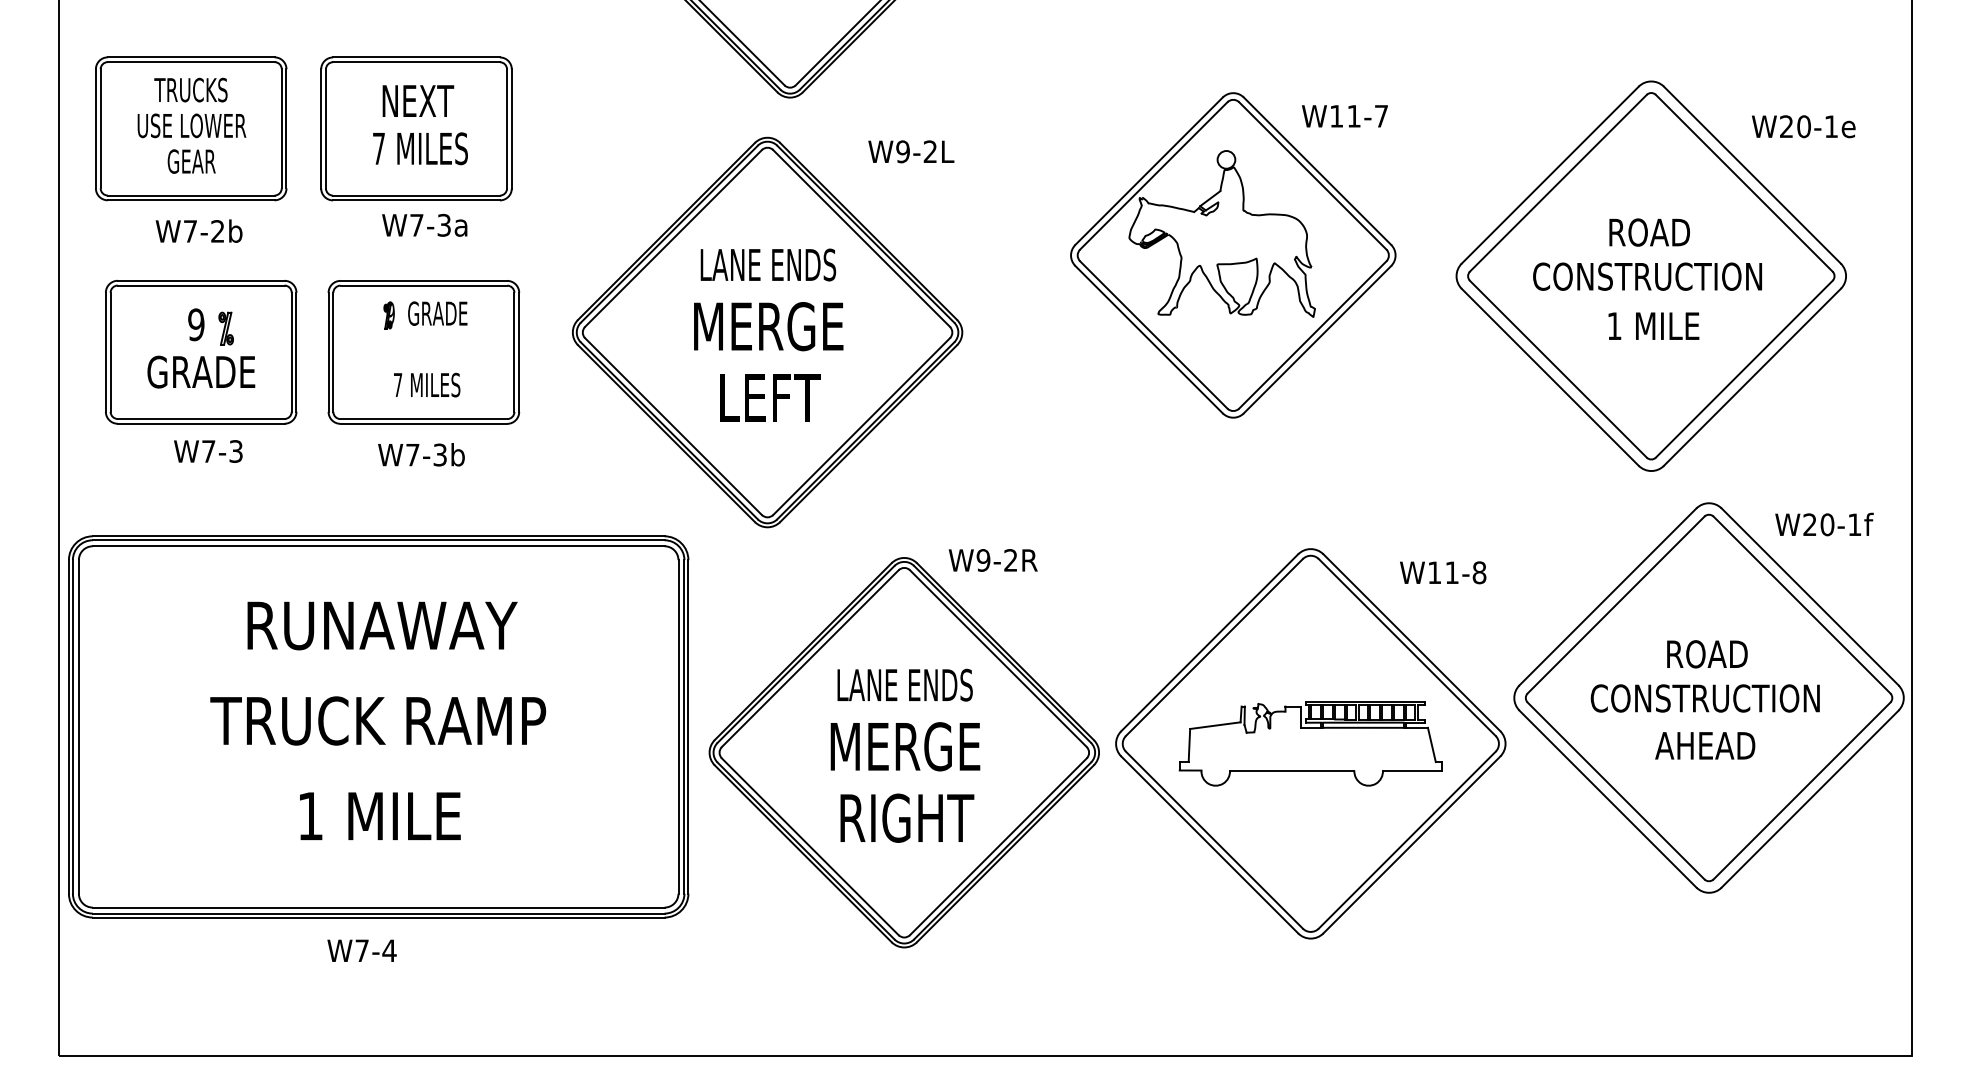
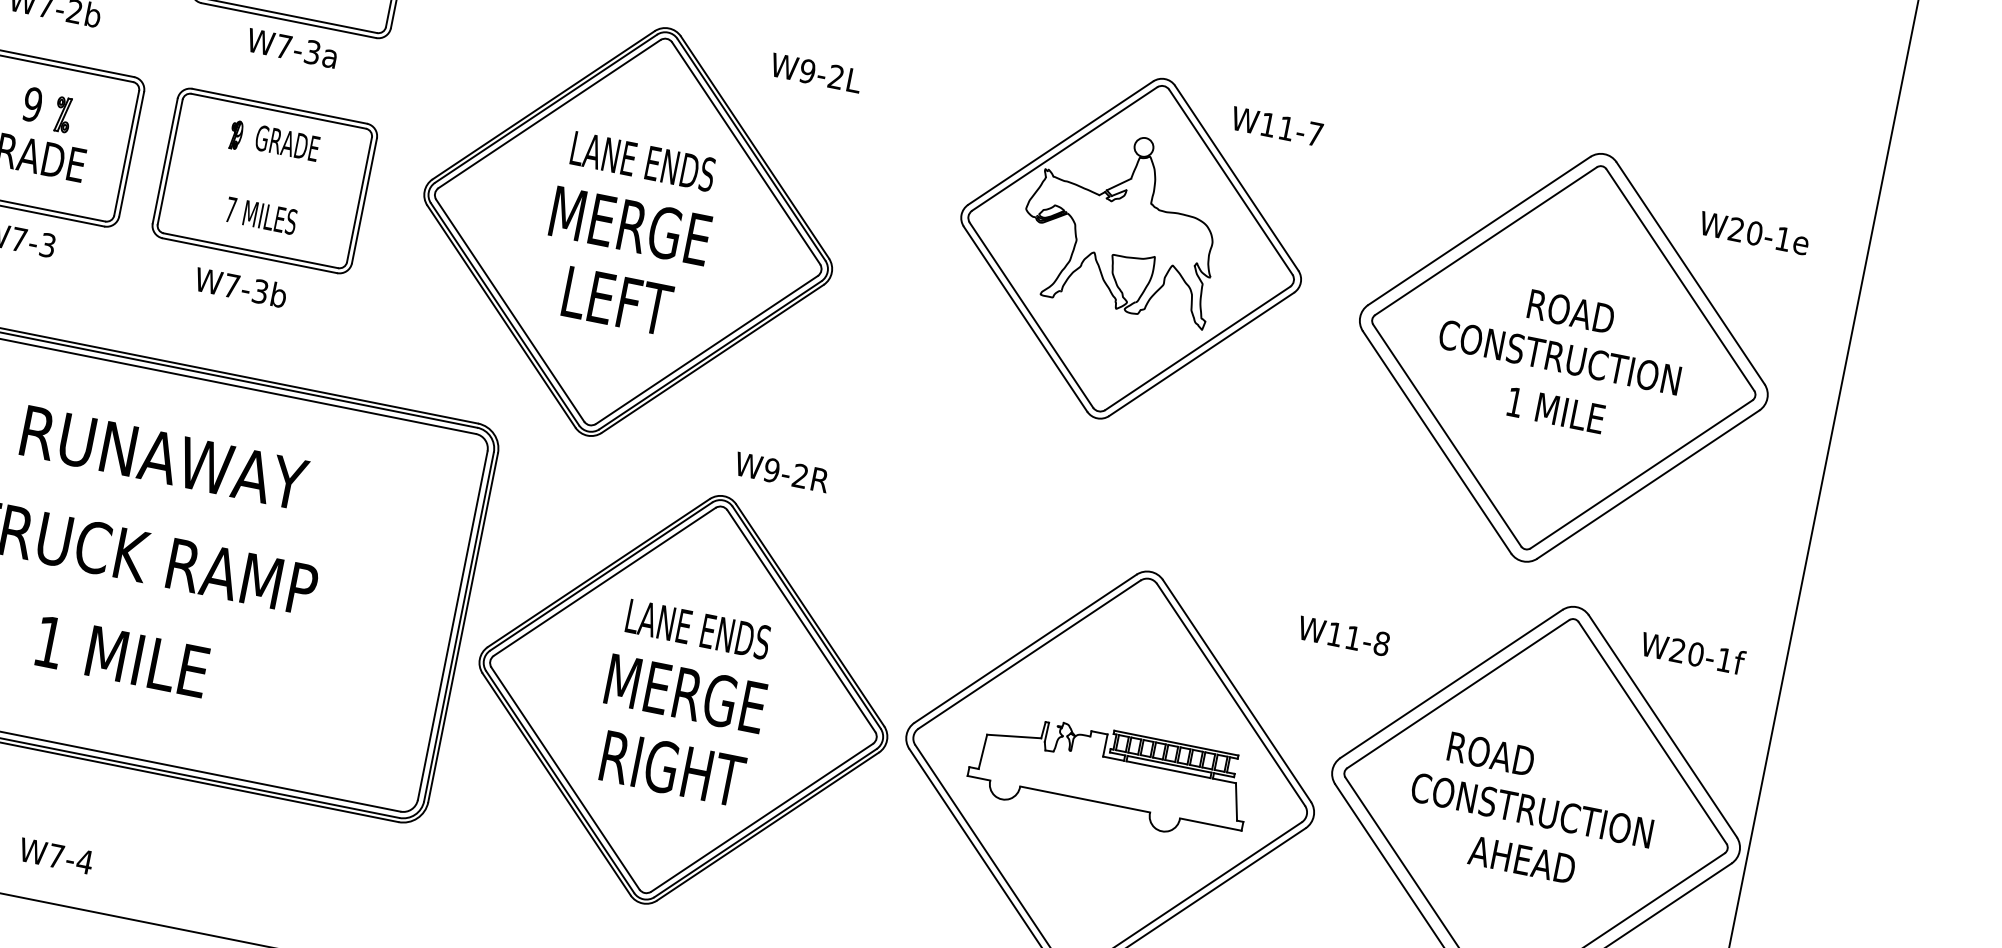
text: (992, 560) -> (781, 472), moved
text: (1443, 572) -> (1344, 635), moved
text: (1707, 654) -> (1491, 754), moved
text: (361, 950) -> (55, 855), moved

